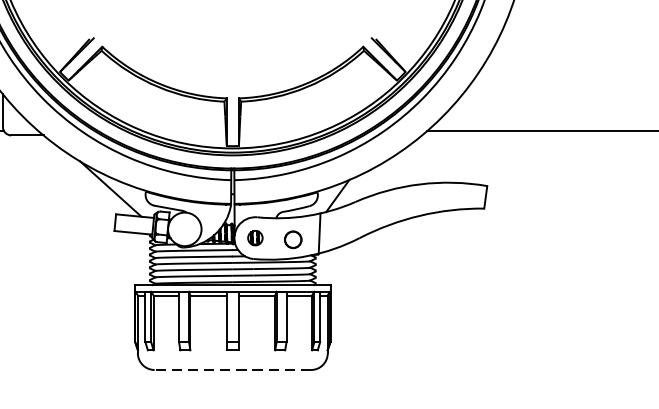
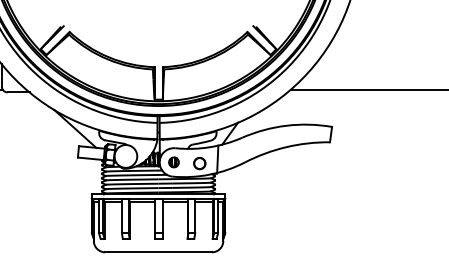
line: (232, 370) -> (158, 252), dashed -> solid

